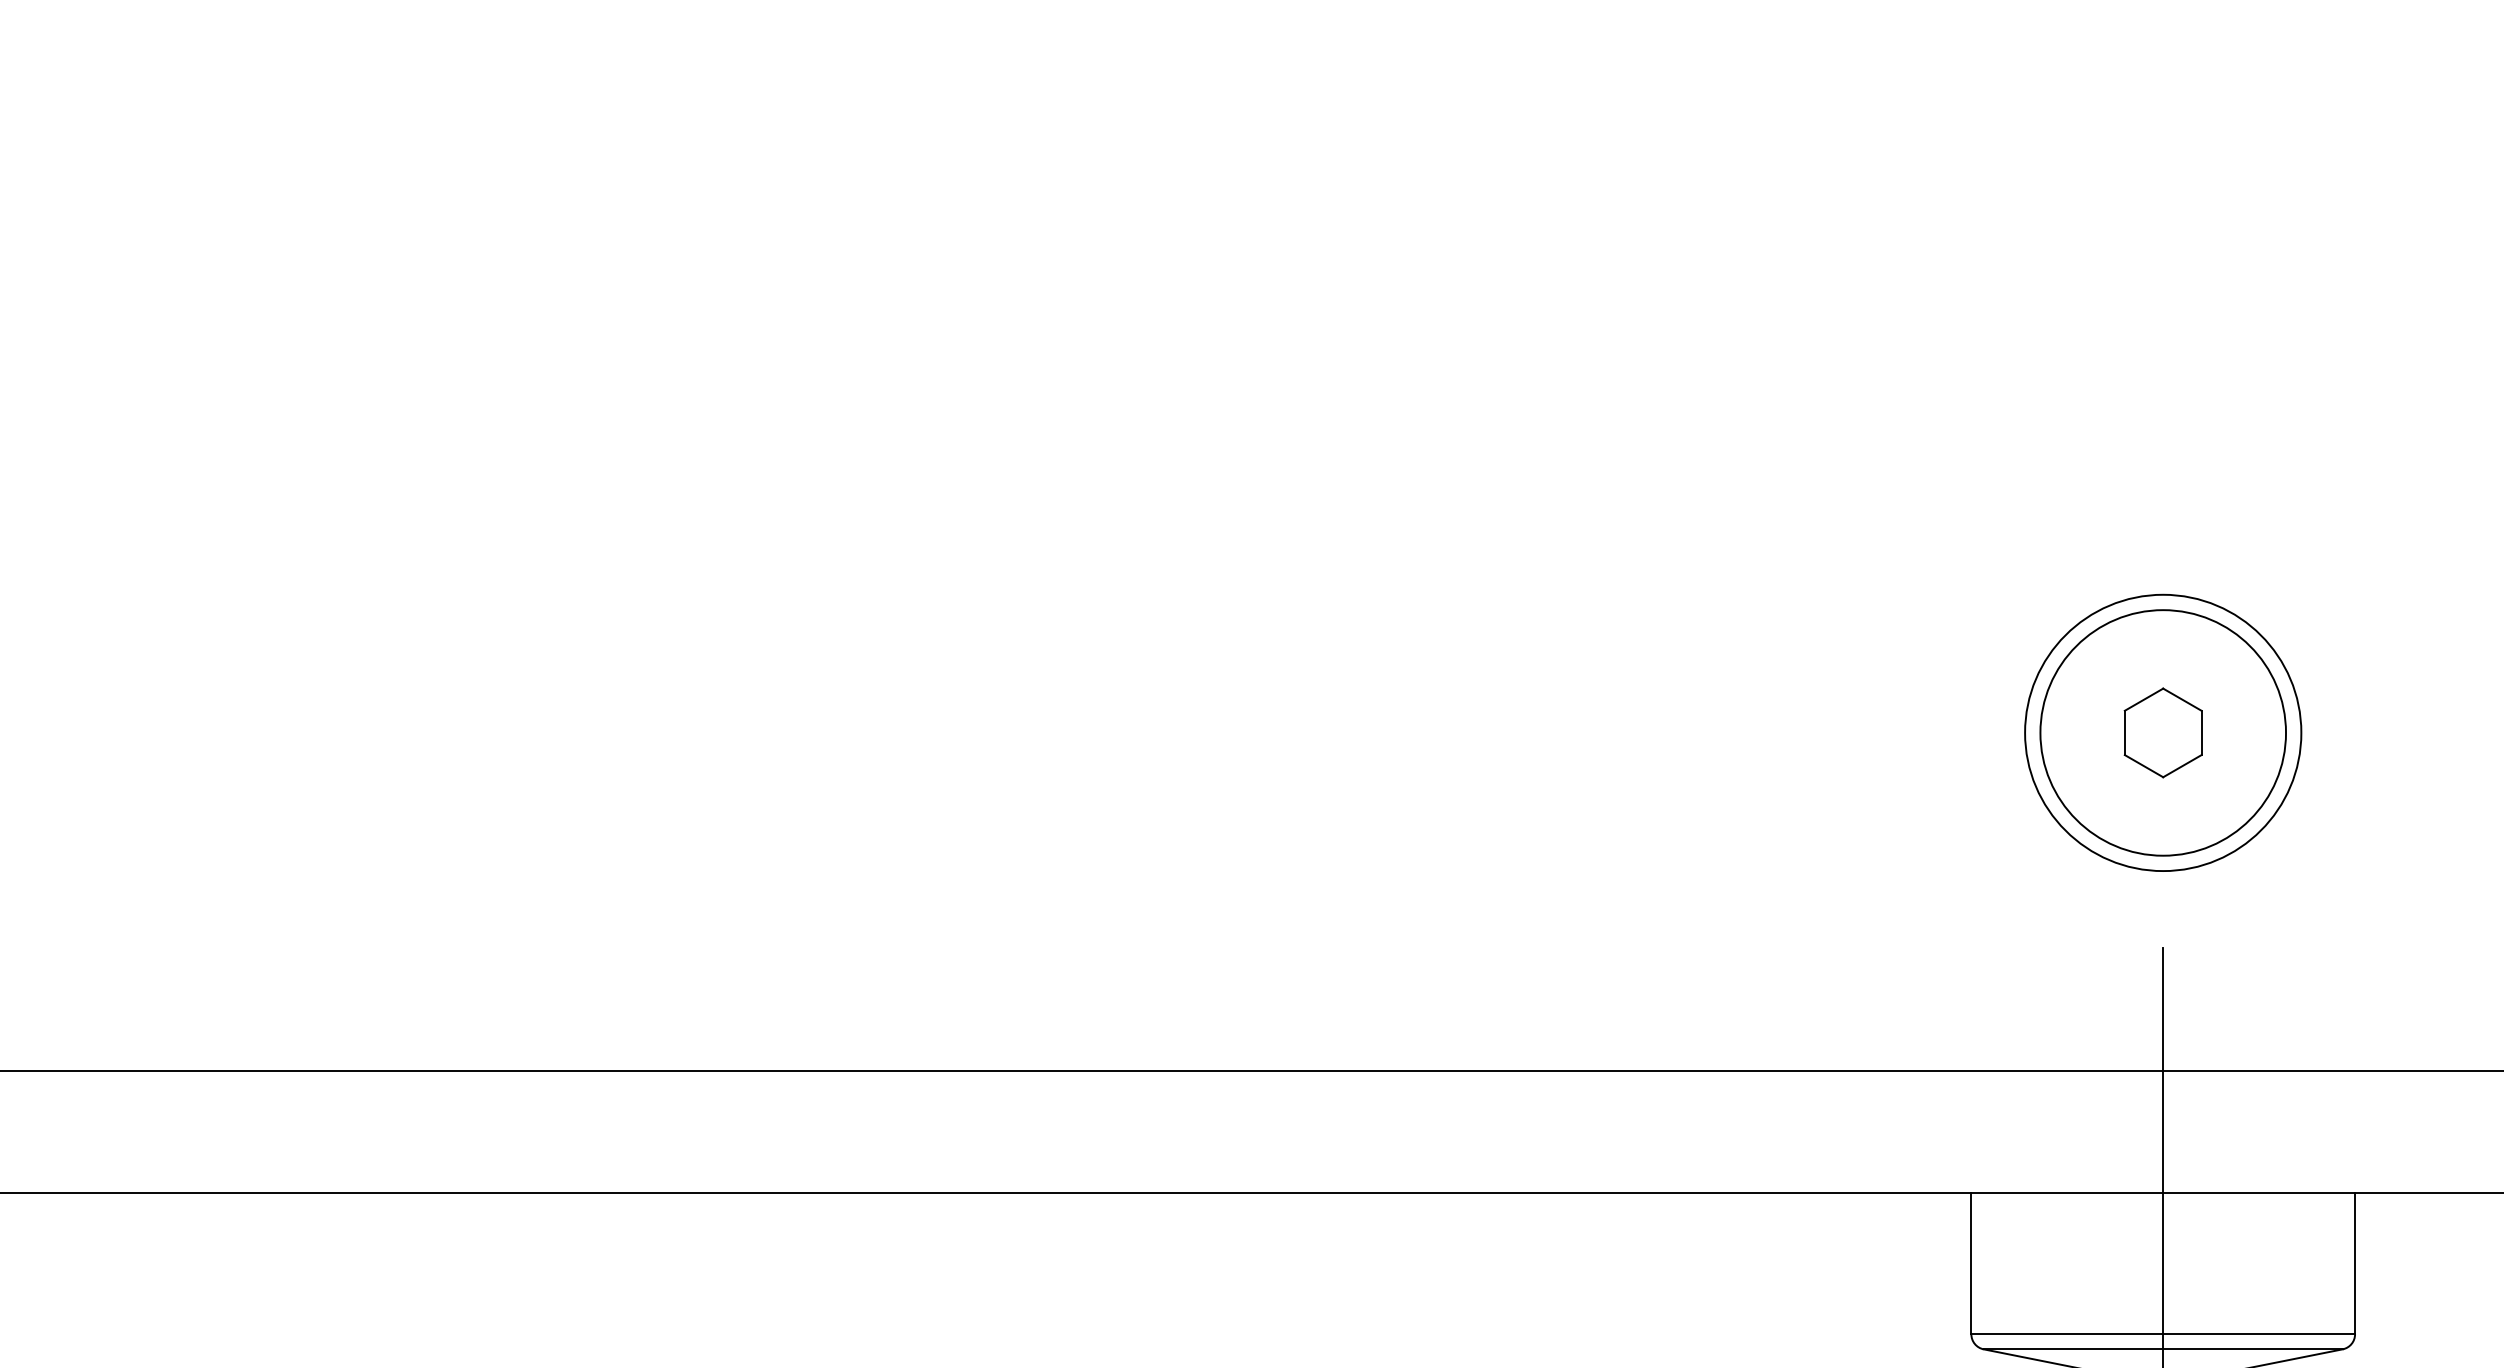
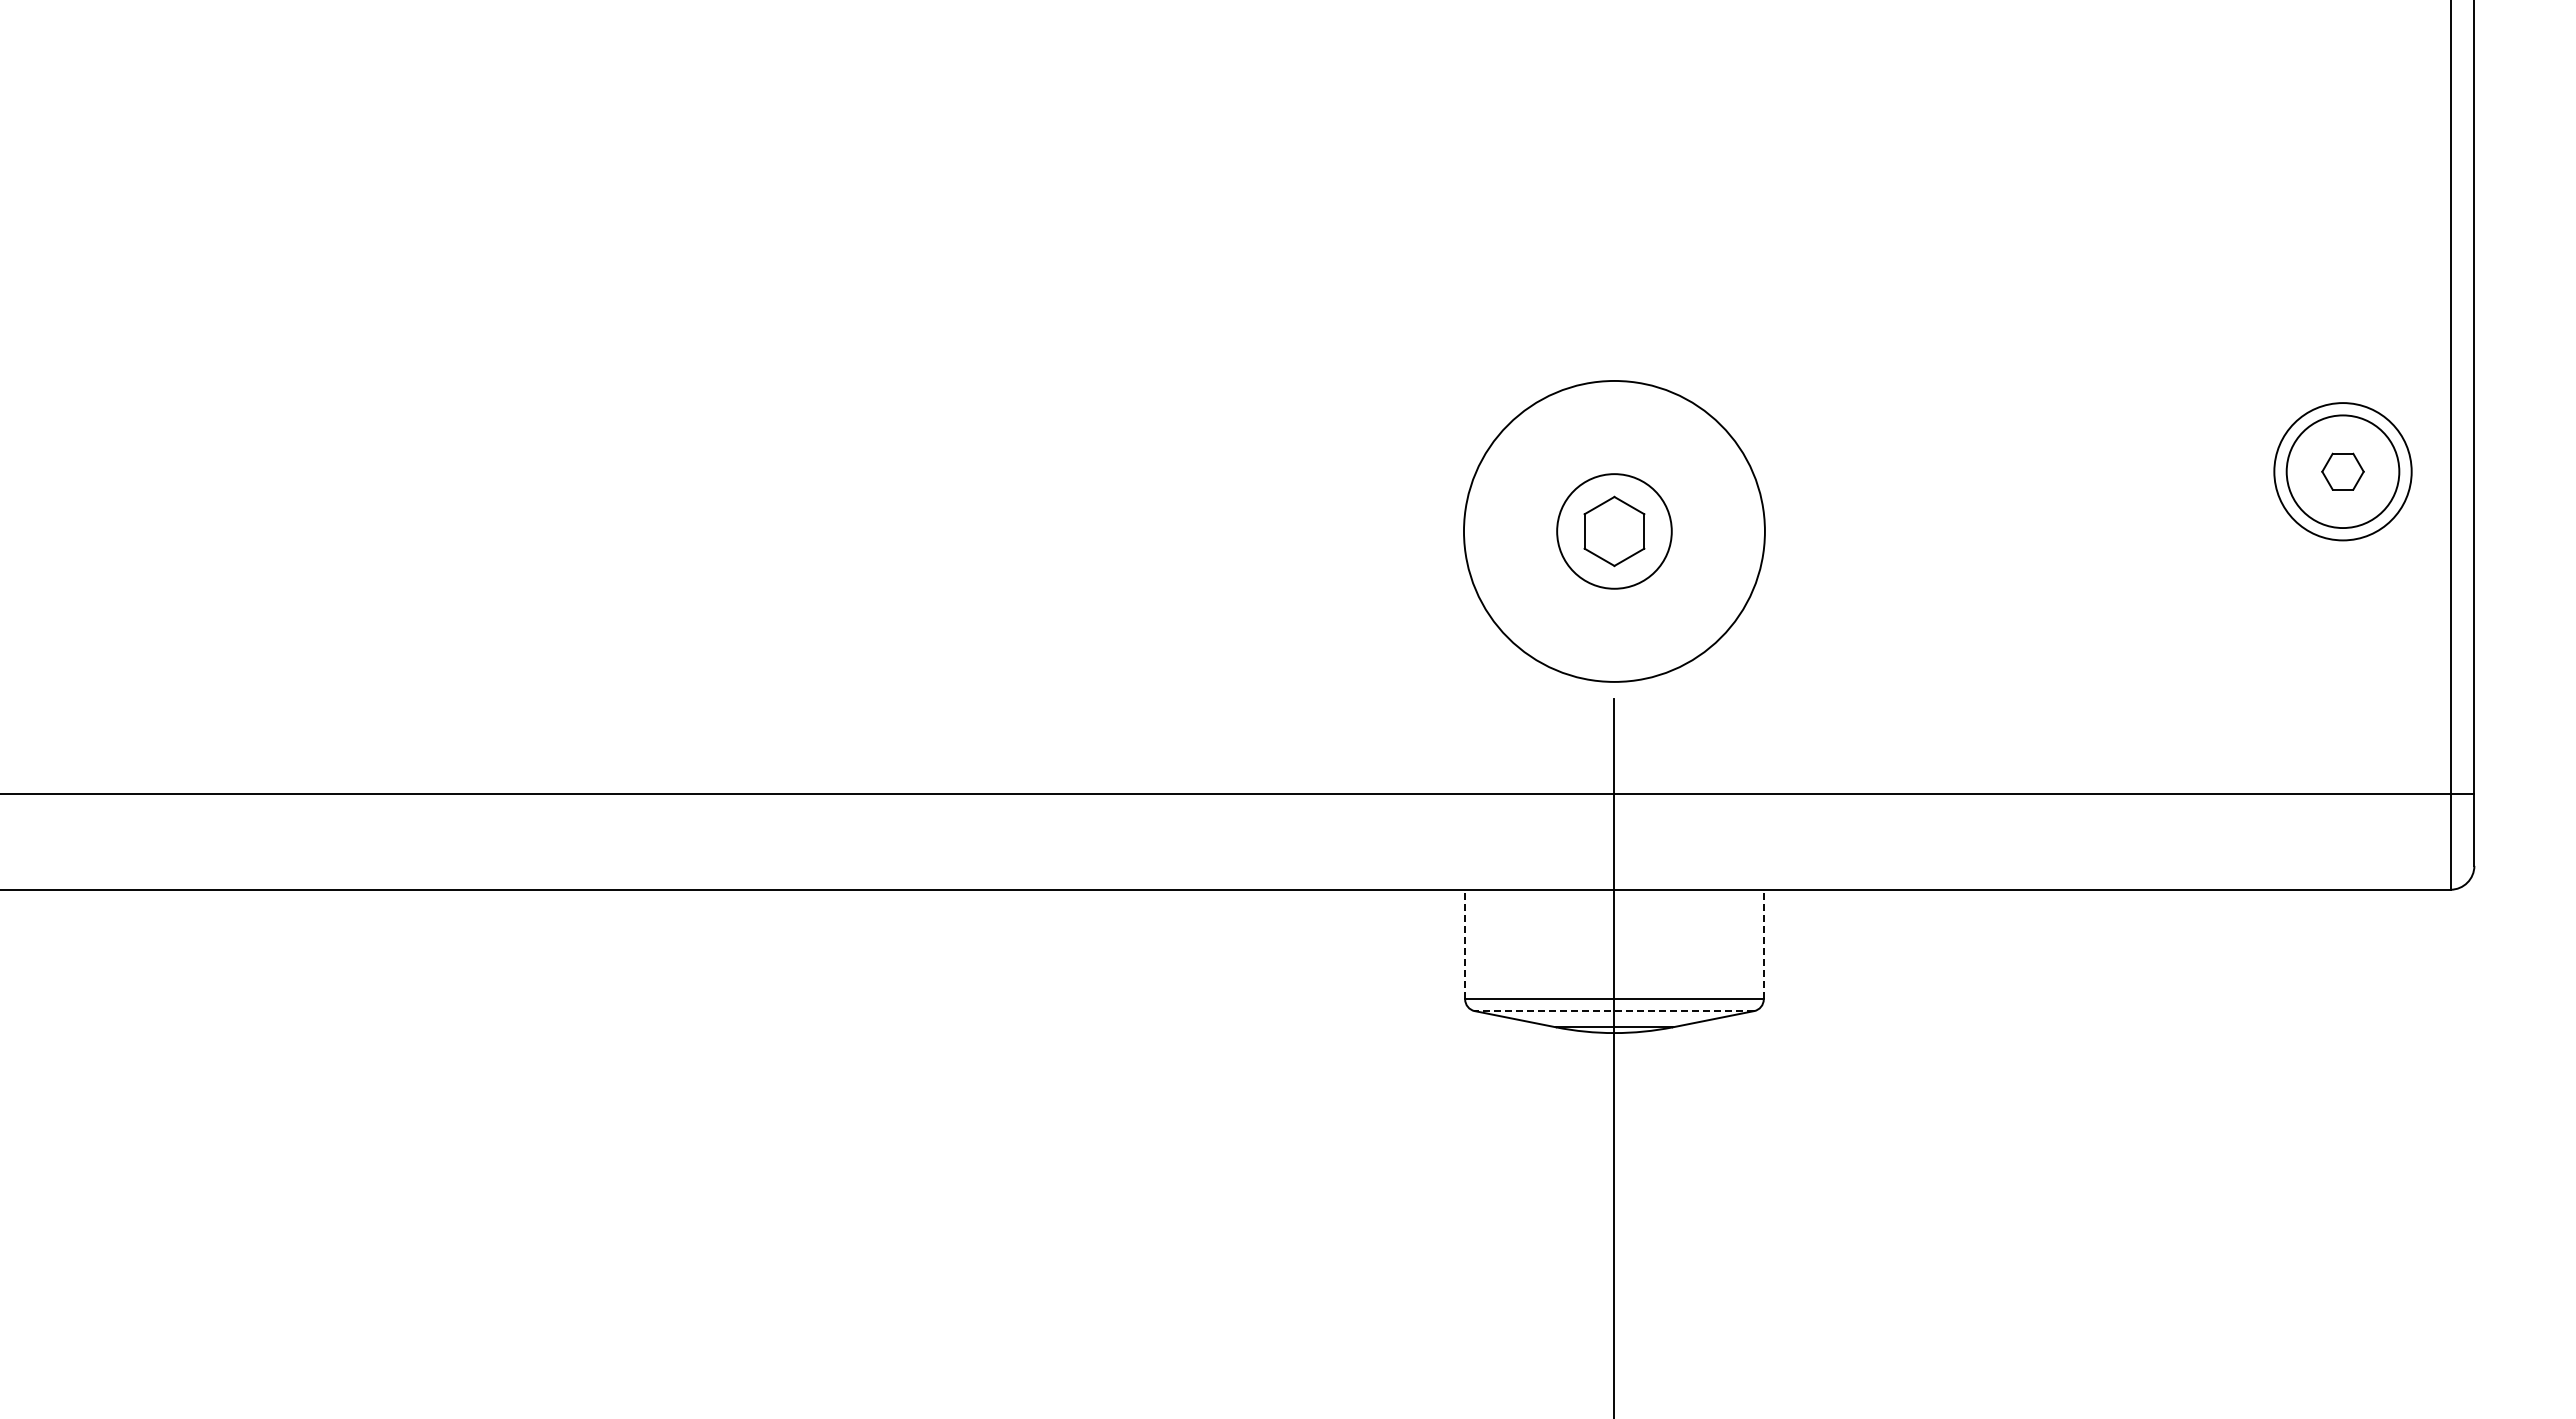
circle: (2161, 731) -> (1613, 530), size x1.4
circle: (2163, 732) -> (1614, 531), size x0.6
line: (1971, 1263) -> (1465, 944), solid -> dashed
line: (2354, 1263) -> (1763, 944), solid -> dashed
line: (2163, 1349) -> (1614, 1011), solid -> dashed

